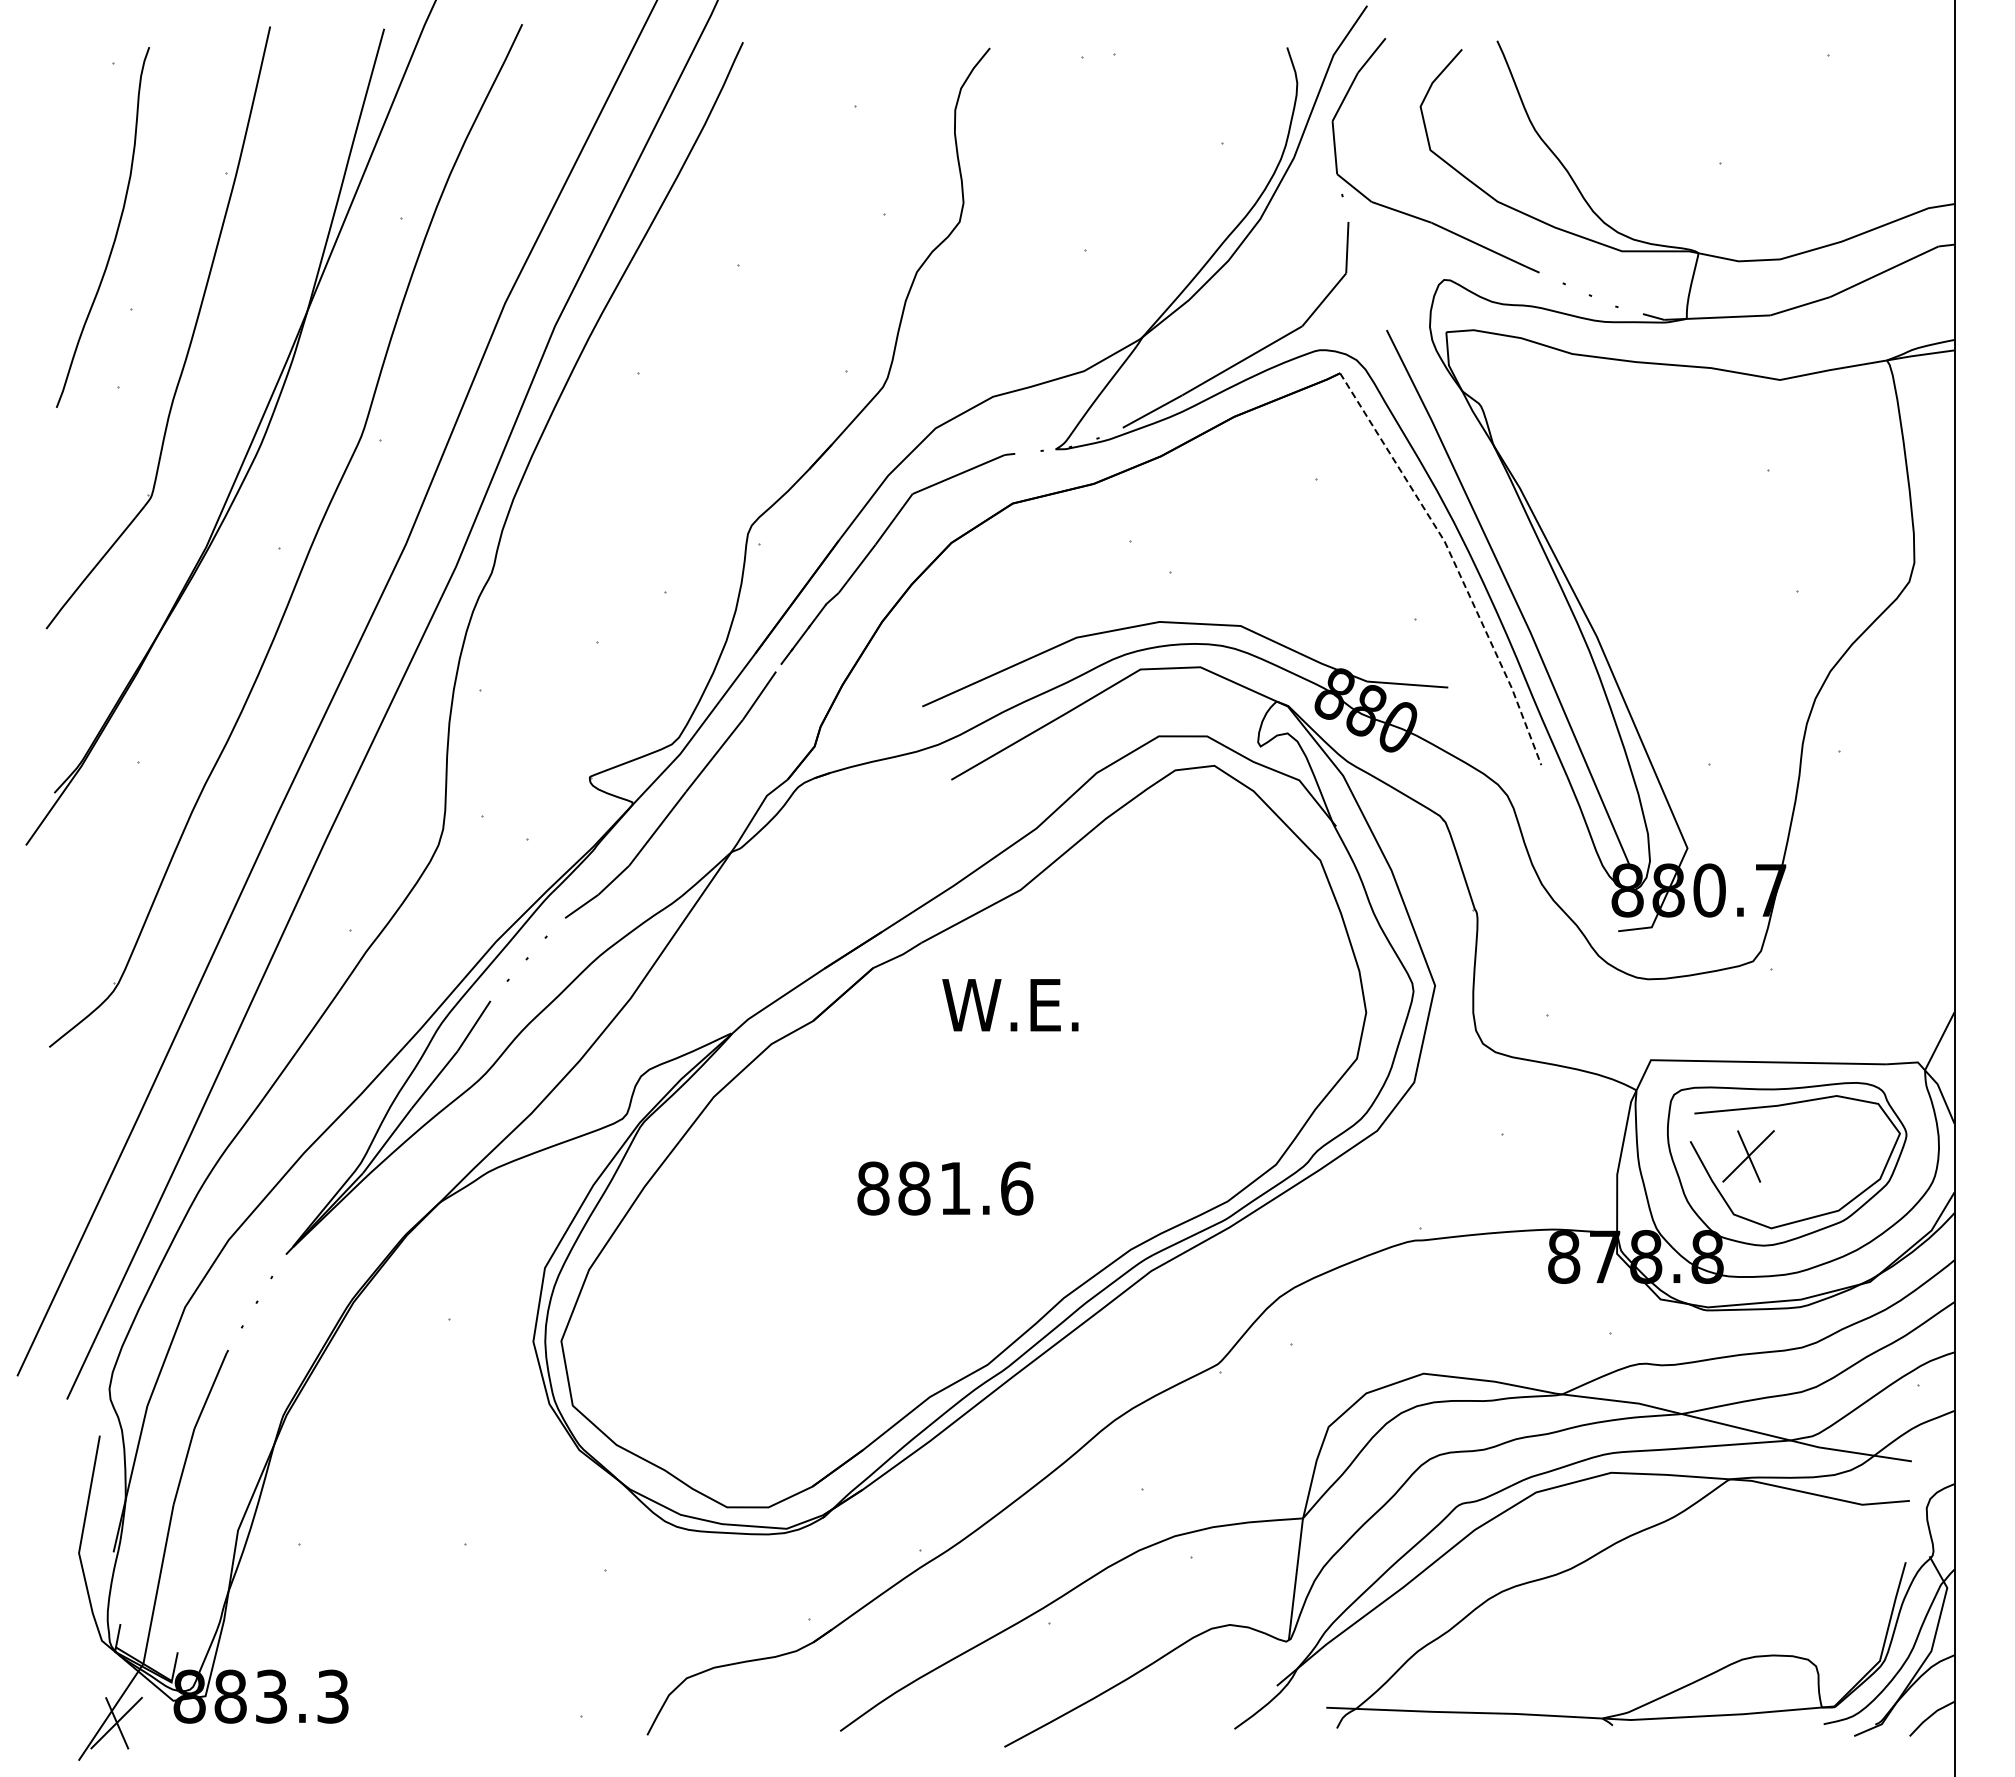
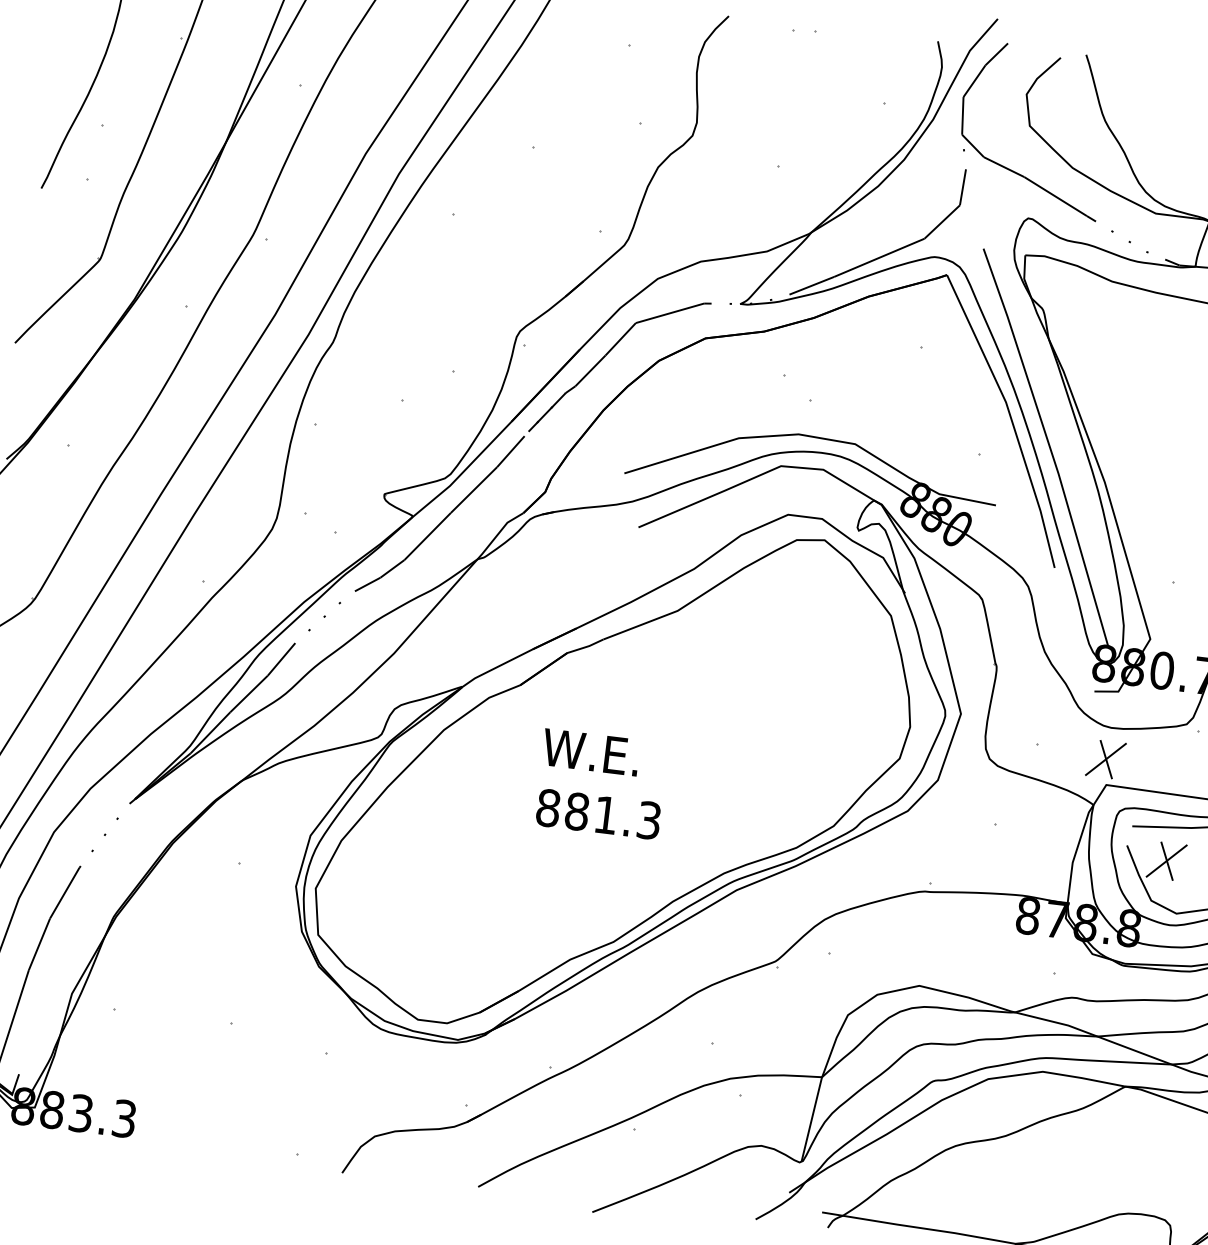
line: (1454, 562) -> (1011, 418), dashed -> solid
text: (1010, 1005) -> (590, 752), moved
part: (1645, 1024) -> (1105, 759), added
text: (1017, 1188) -> (649, 820), 881.6 -> 881.3

